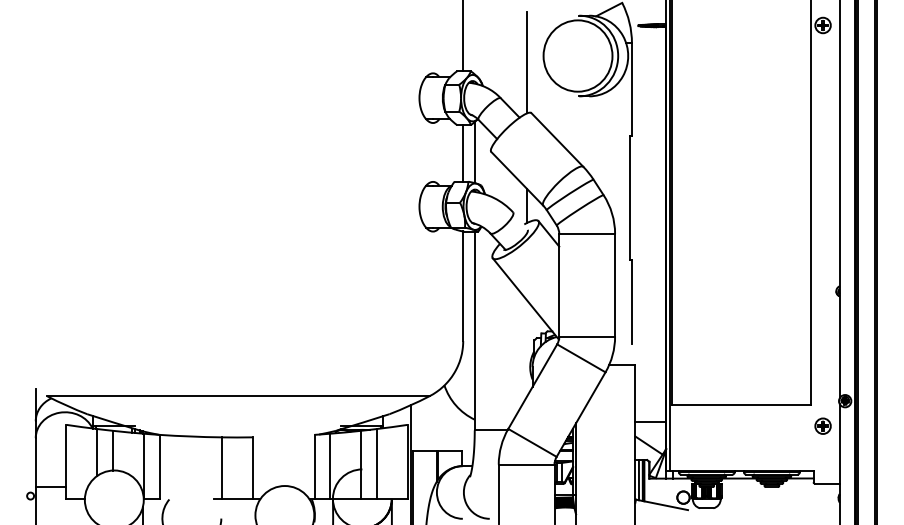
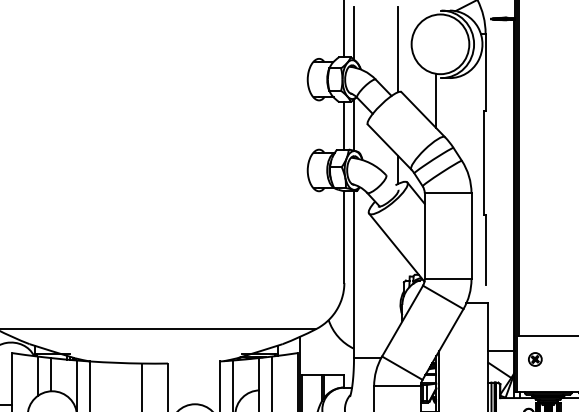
line: (474, 42) -> (353, 33), added
line: (573, 123) -> (436, 100), added
part: (690, 432) -> (534, 359), added

